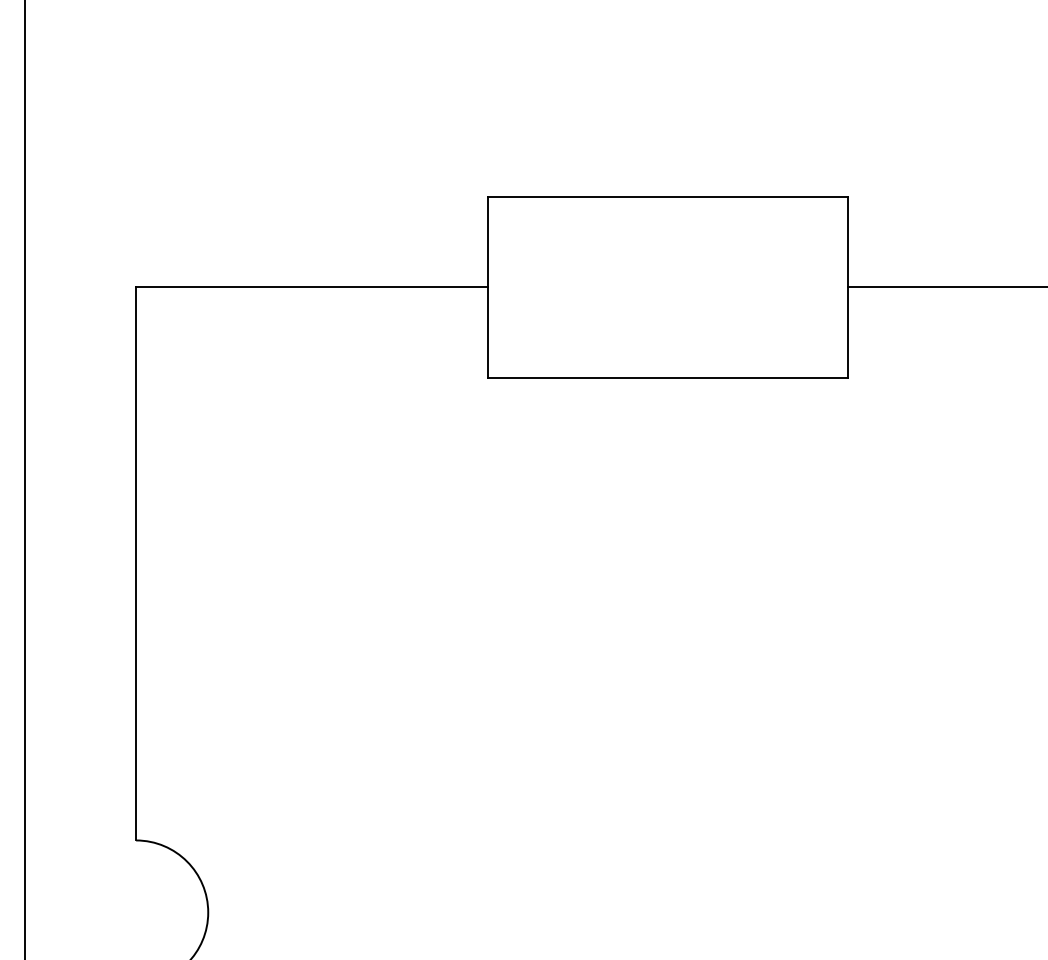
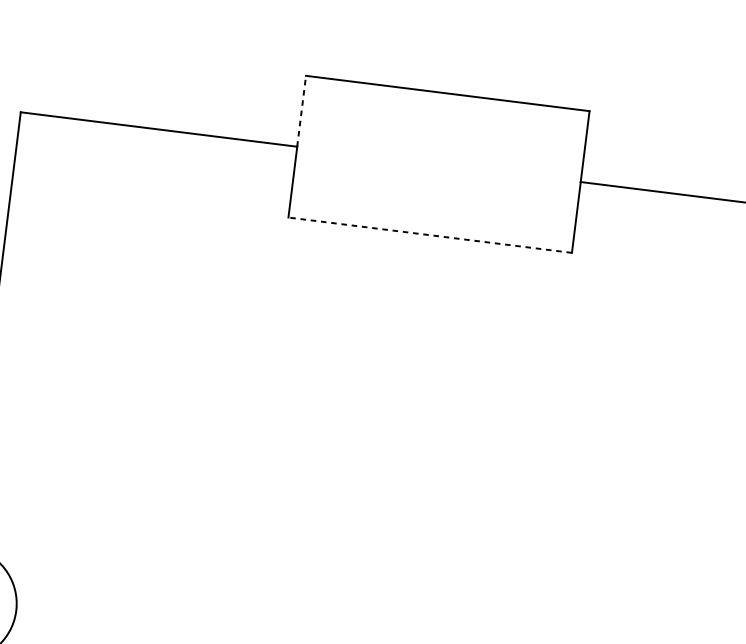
line: (487, 241) -> (301, 110), solid -> dashed
line: (667, 377) -> (429, 235), solid -> dashed

